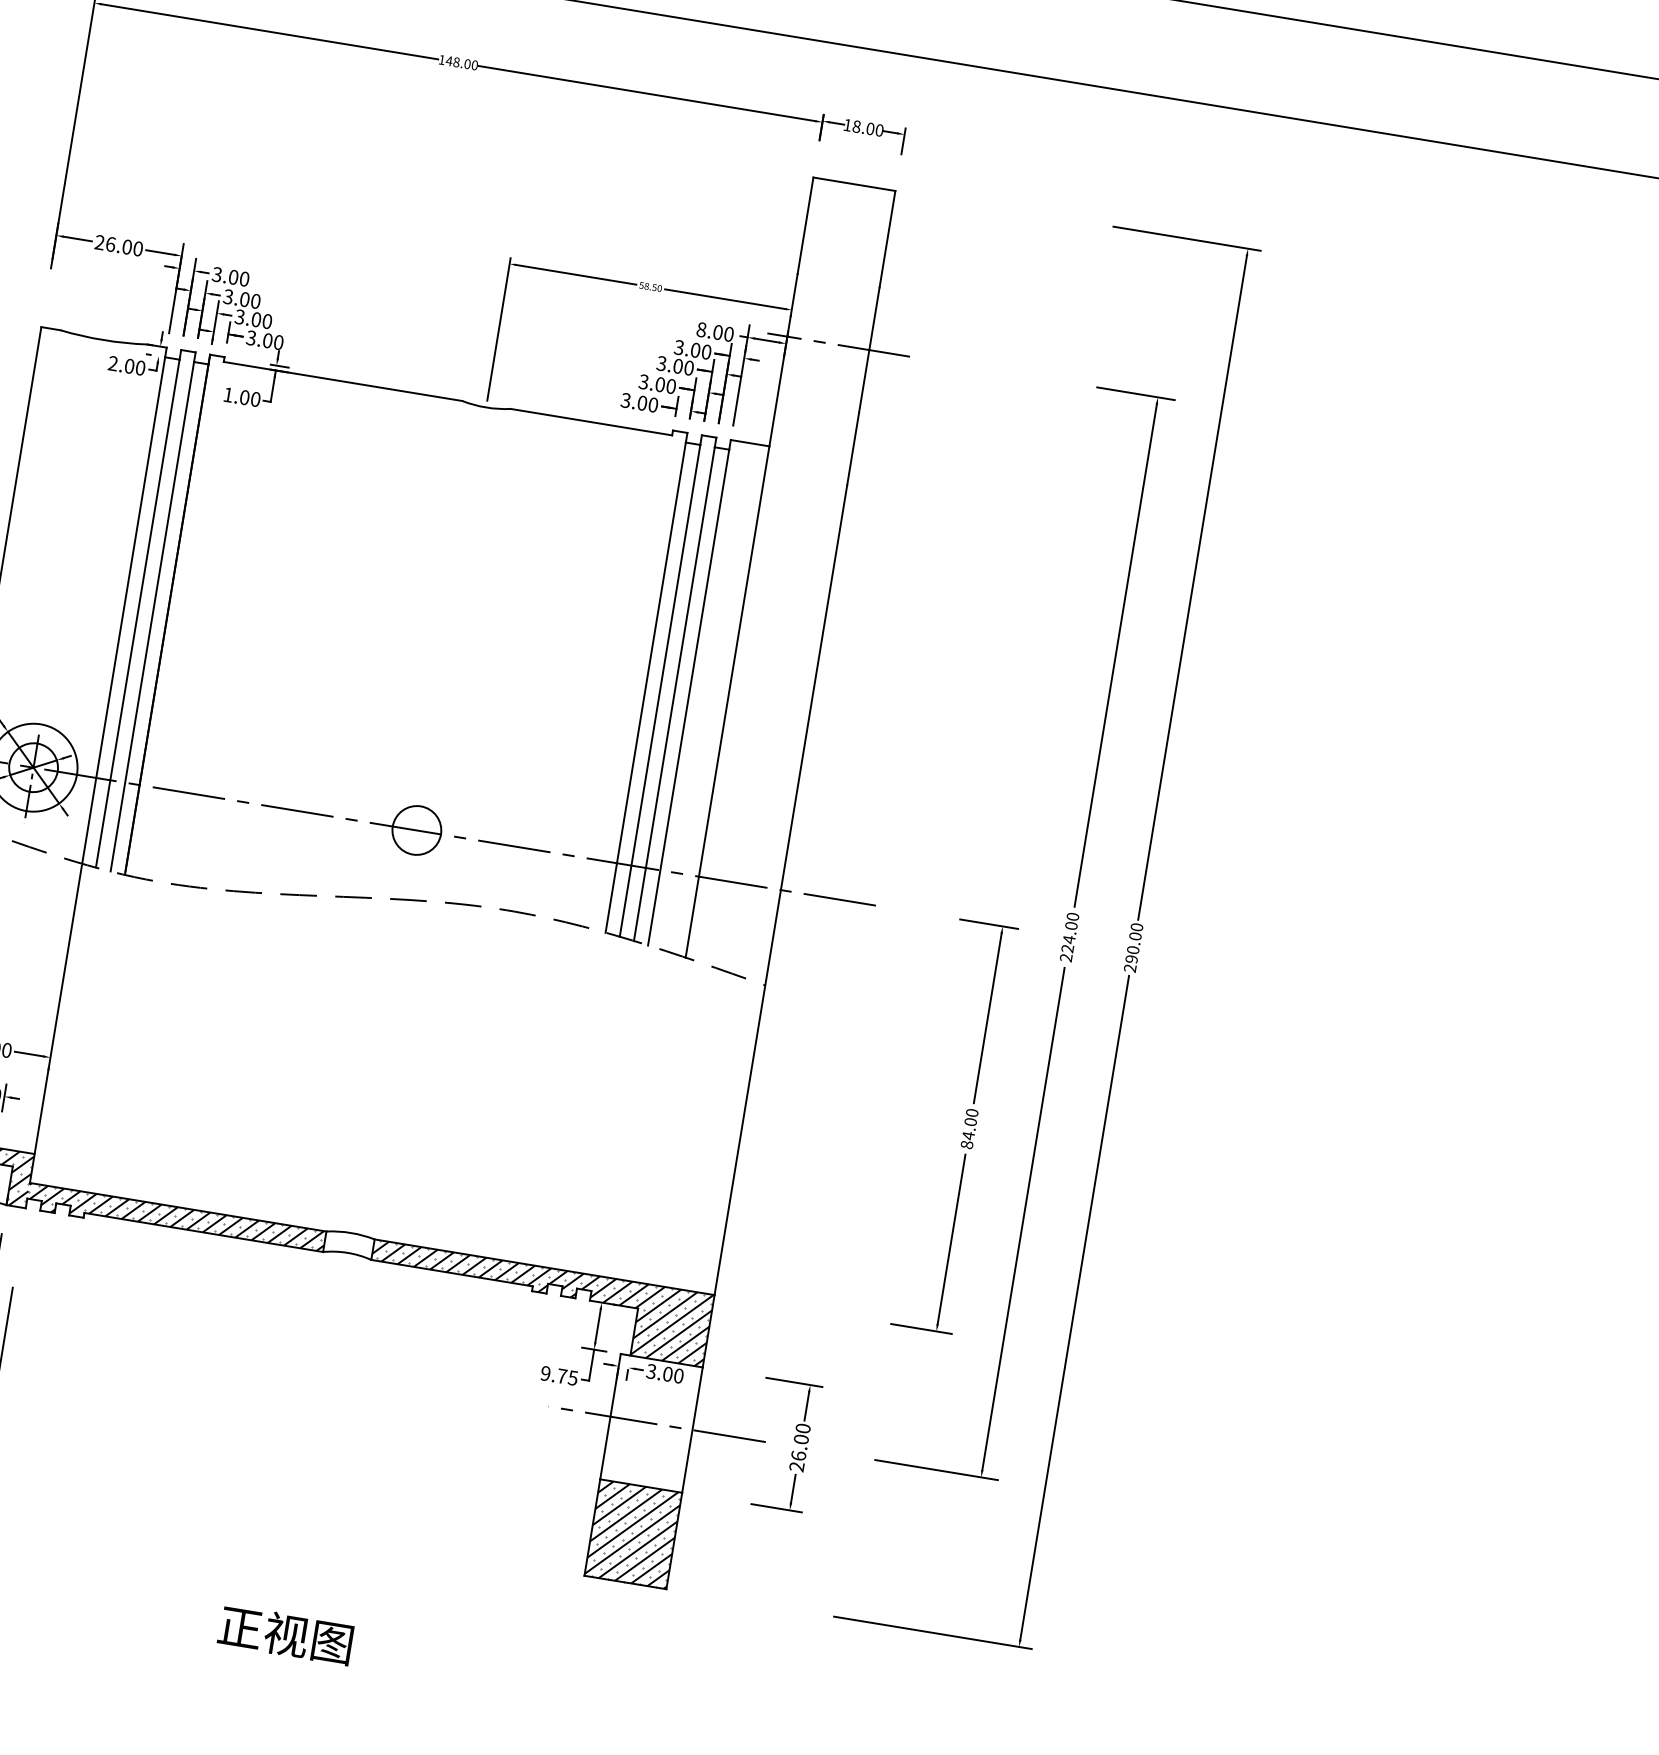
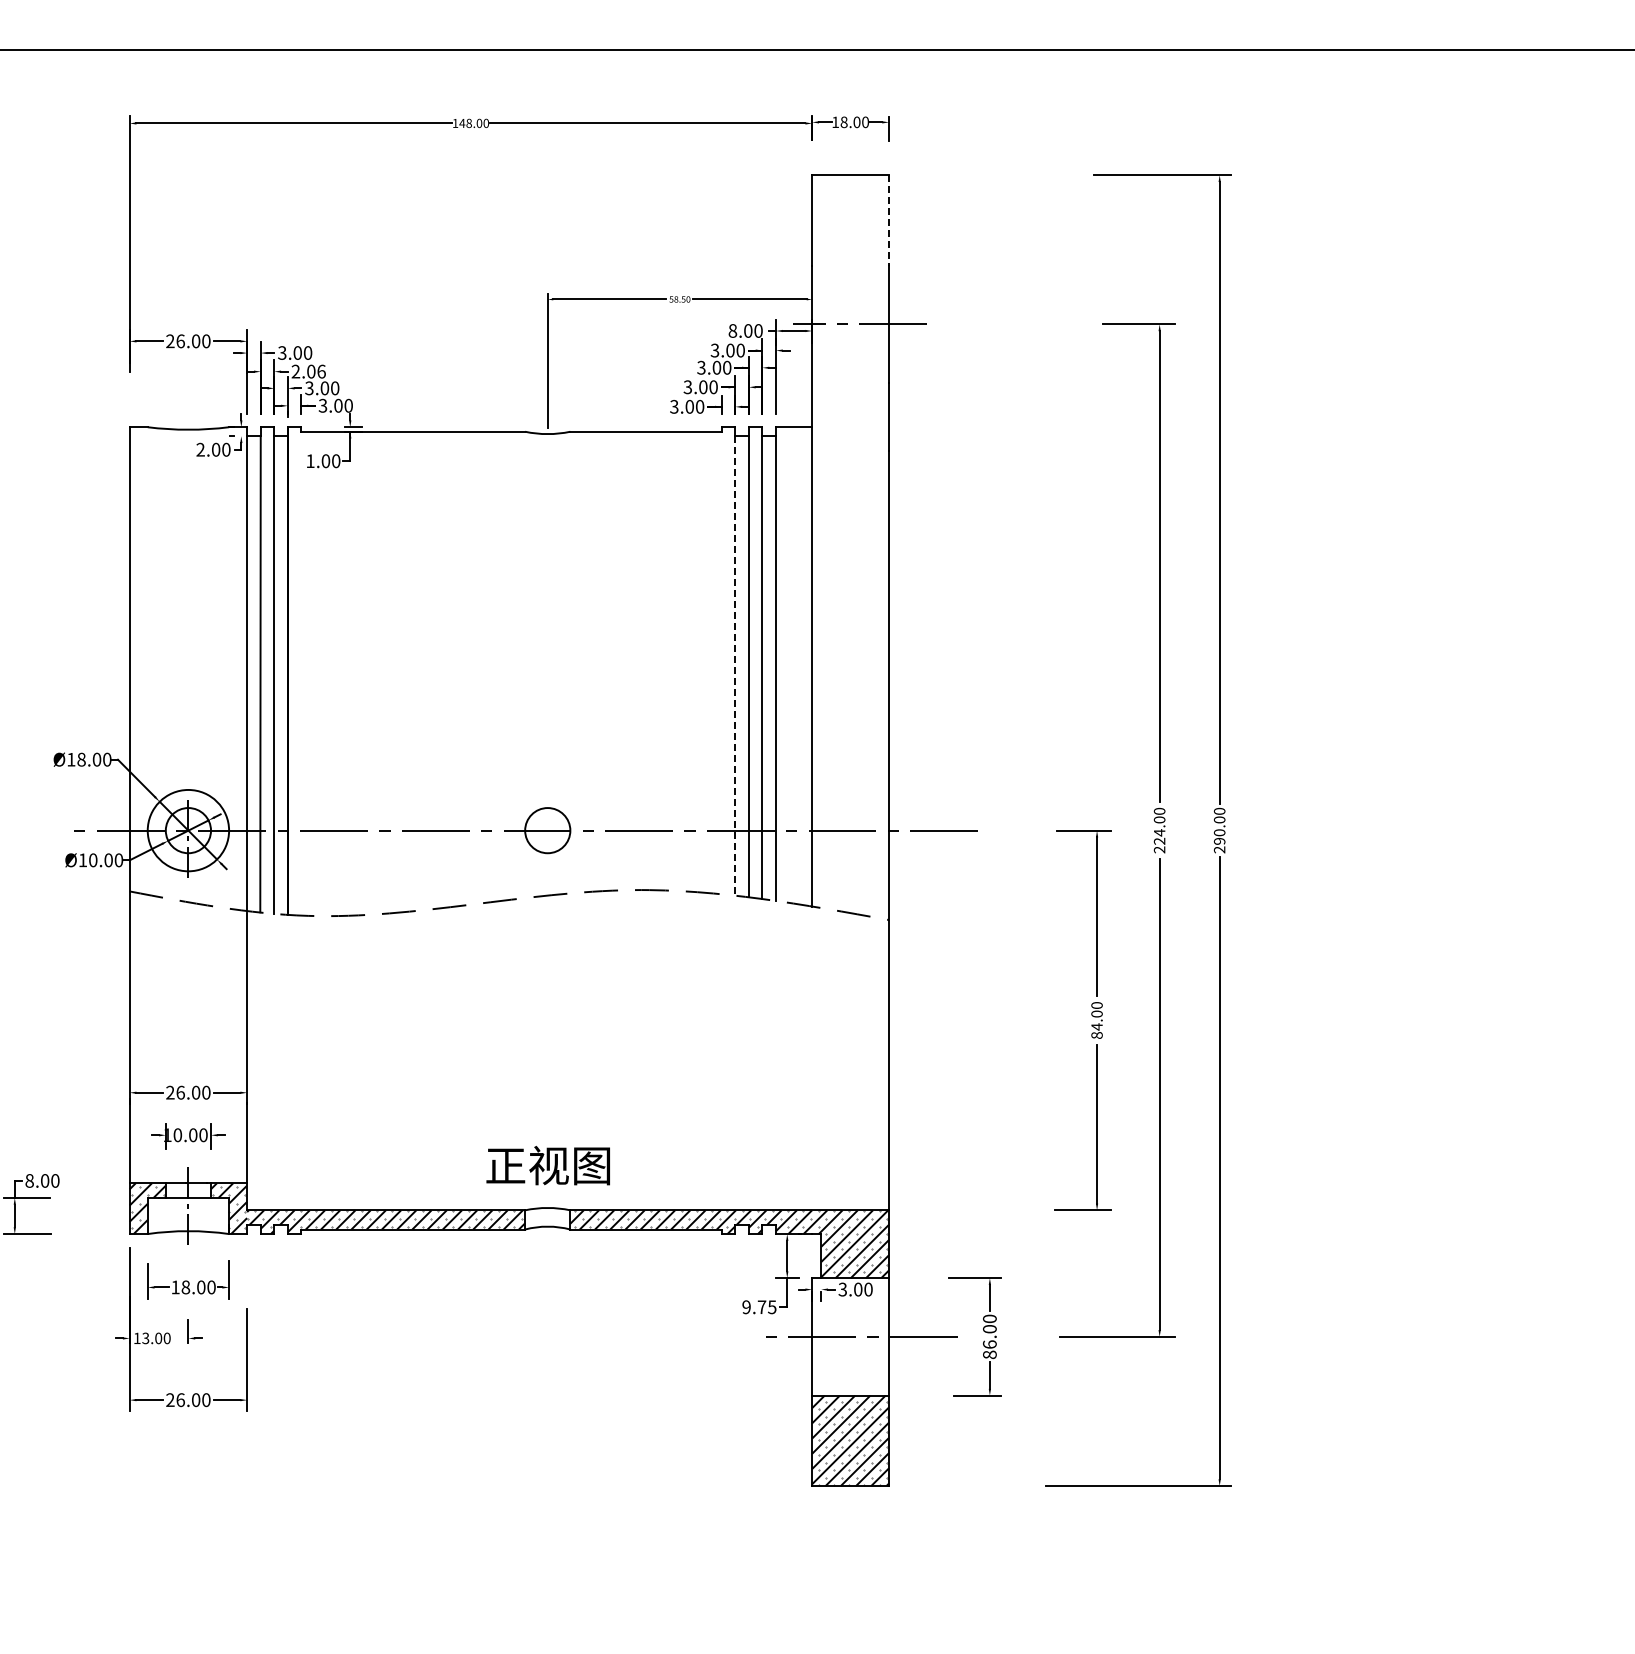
line: (887, 239) -> (889, 220), solid -> dashed
text: (241, 298) -> (308, 371), 3.00 -> 2.06
line: (645, 688) -> (735, 666), solid -> dashed
text: (796, 1466) -> (989, 1354), 26.00 -> 86.00
text: (284, 1634) -> (547, 1165), moved

